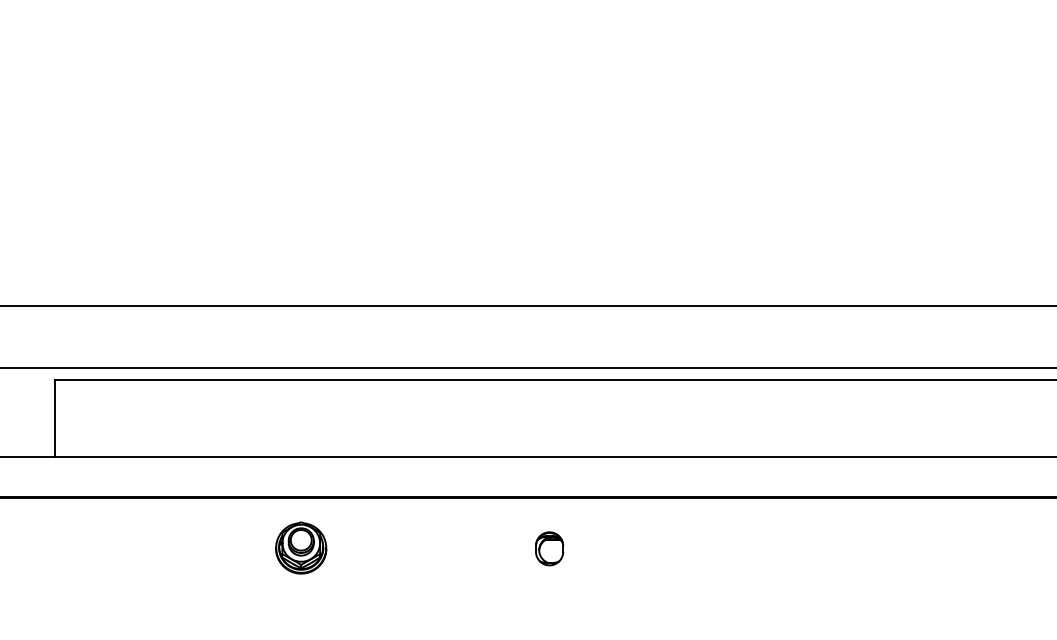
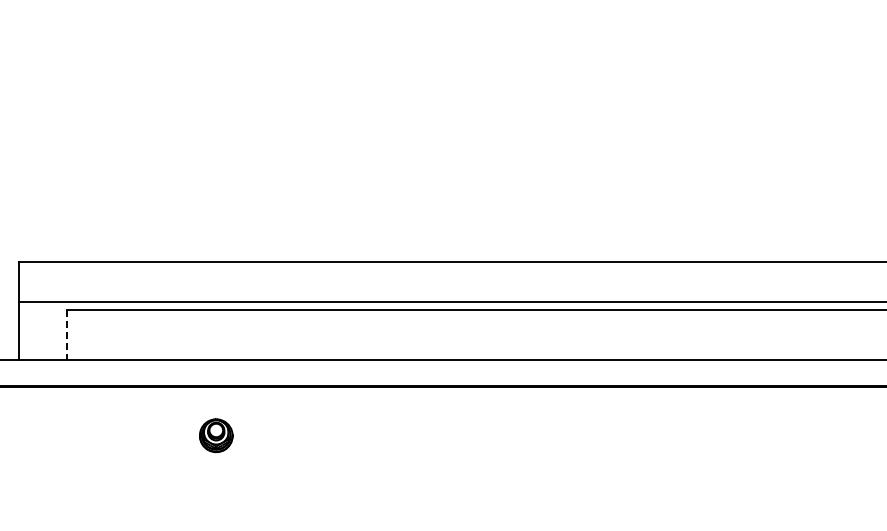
line: (55, 418) -> (67, 335), solid -> dashed
part: (301, 547) -> (216, 435), moved
part: (548, 547) -> (388, 419), removed

